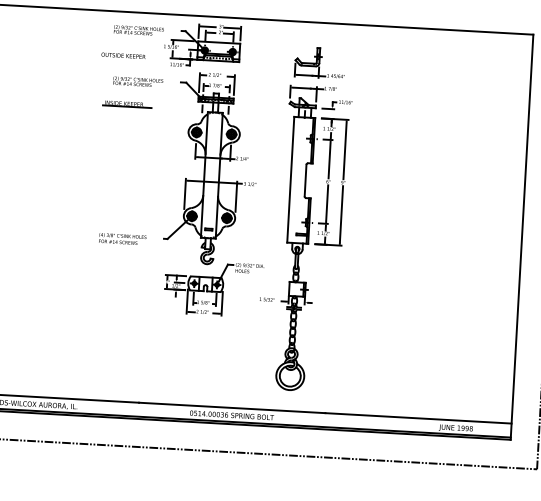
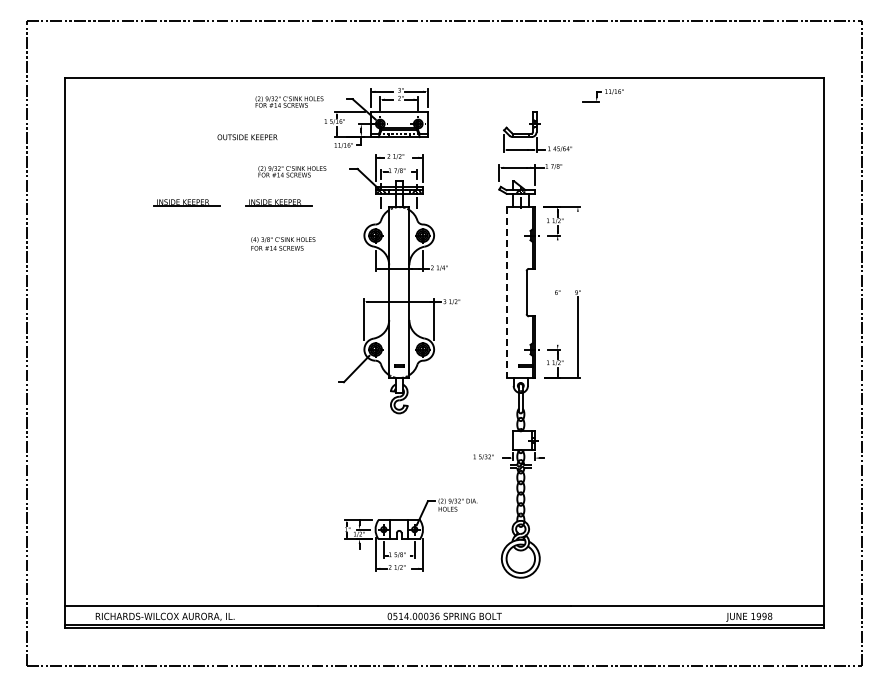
text: (123, 55) -> (247, 137), moved
part: (59, 100) -> (186, 202), added
part: (336, 104) -> (602, 95), moved
line: (344, 150) -> (577, 248), removed
line: (329, 159) -> (557, 262), removed
line: (290, 180) -> (506, 293), solid -> dashed
line: (327, 203) -> (557, 322), removed
text: (122, 238) -> (283, 243), moved
part: (213, 288) -> (410, 534), moved

